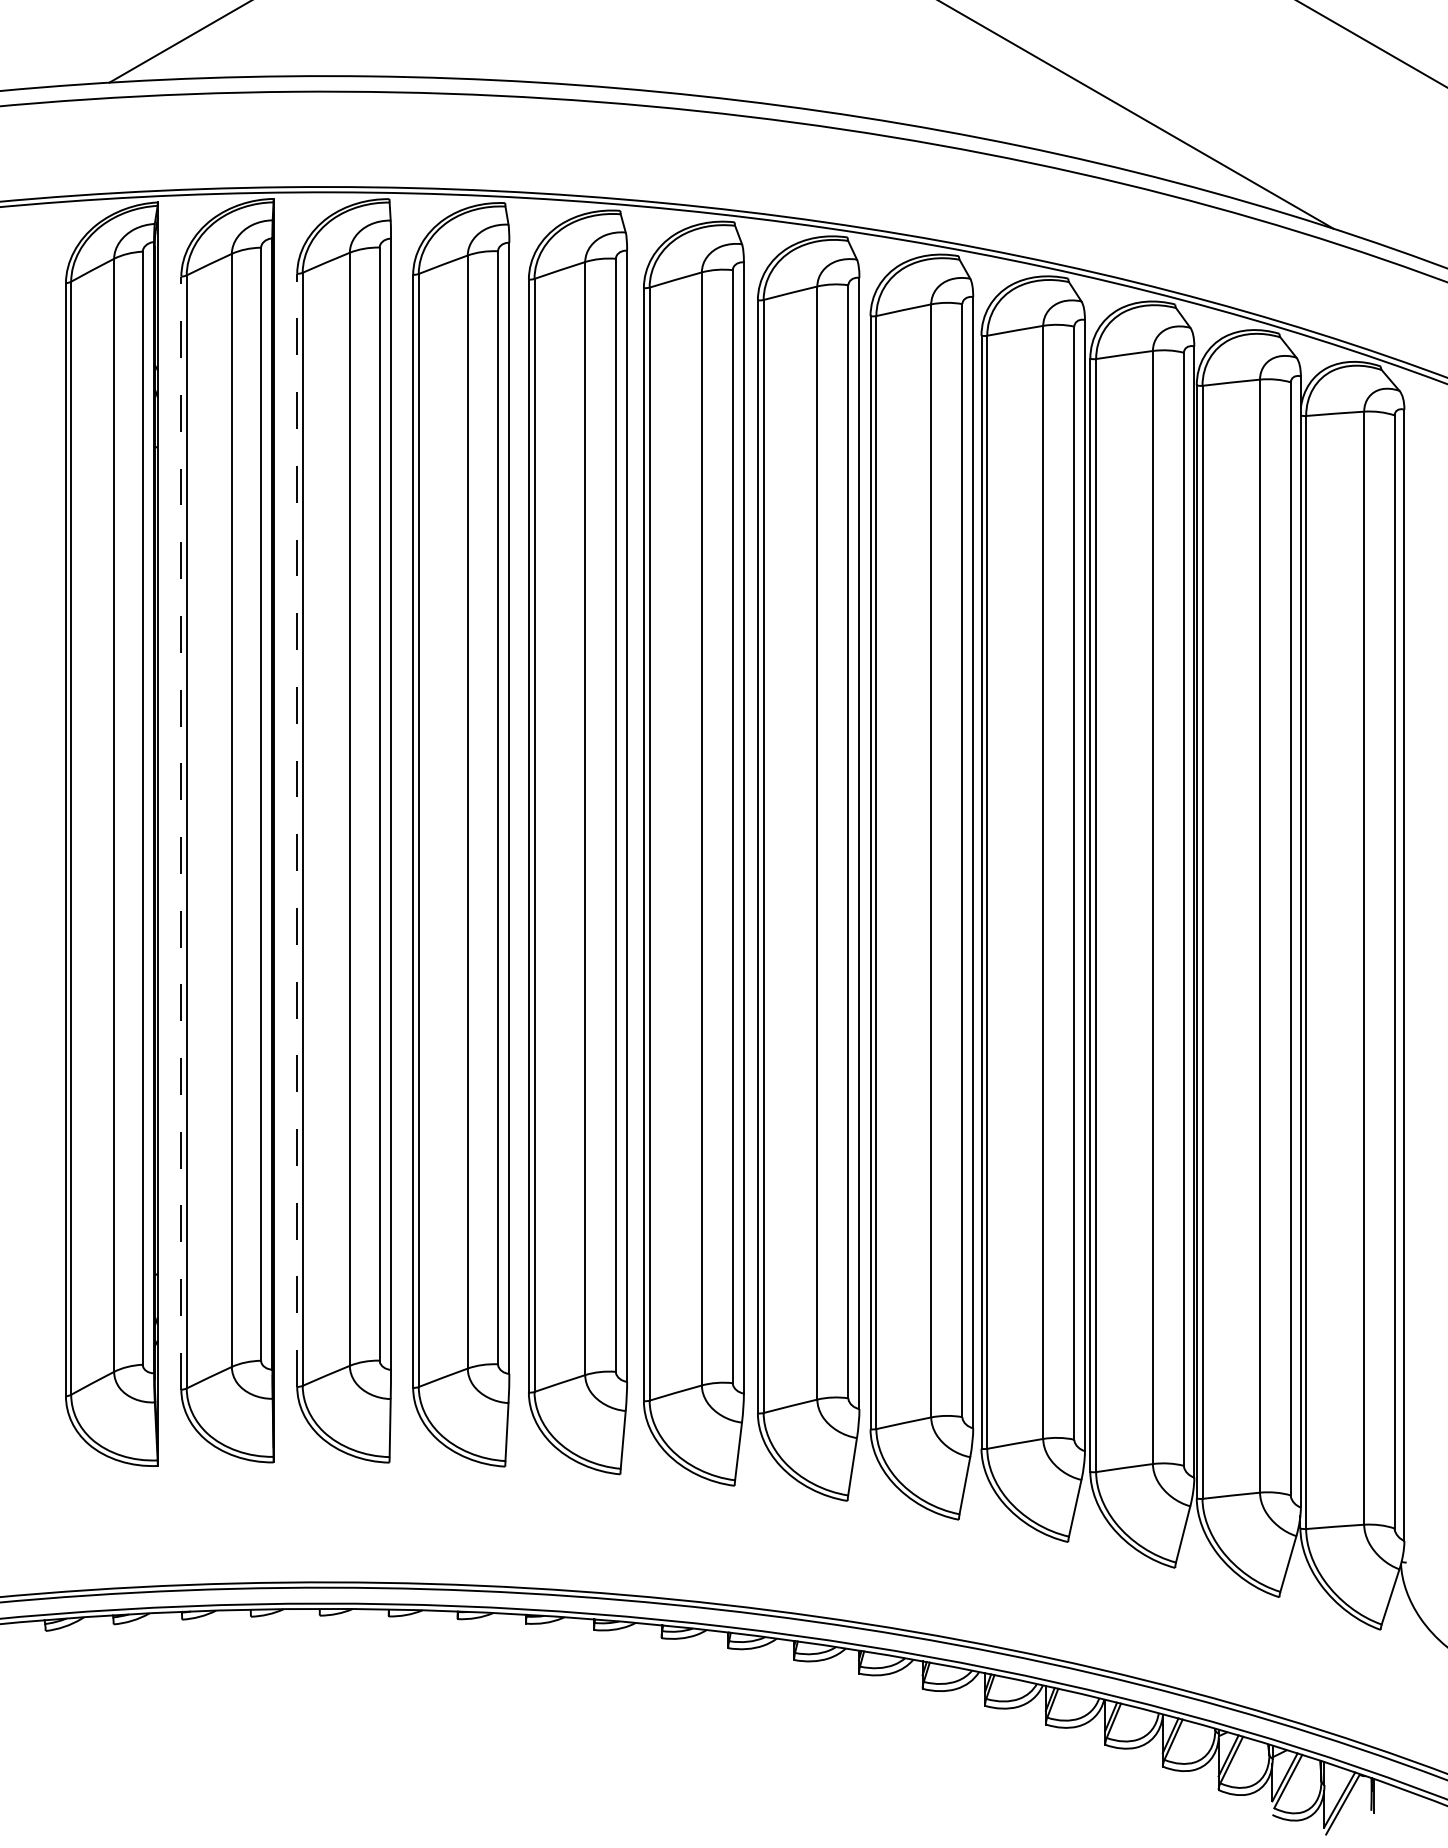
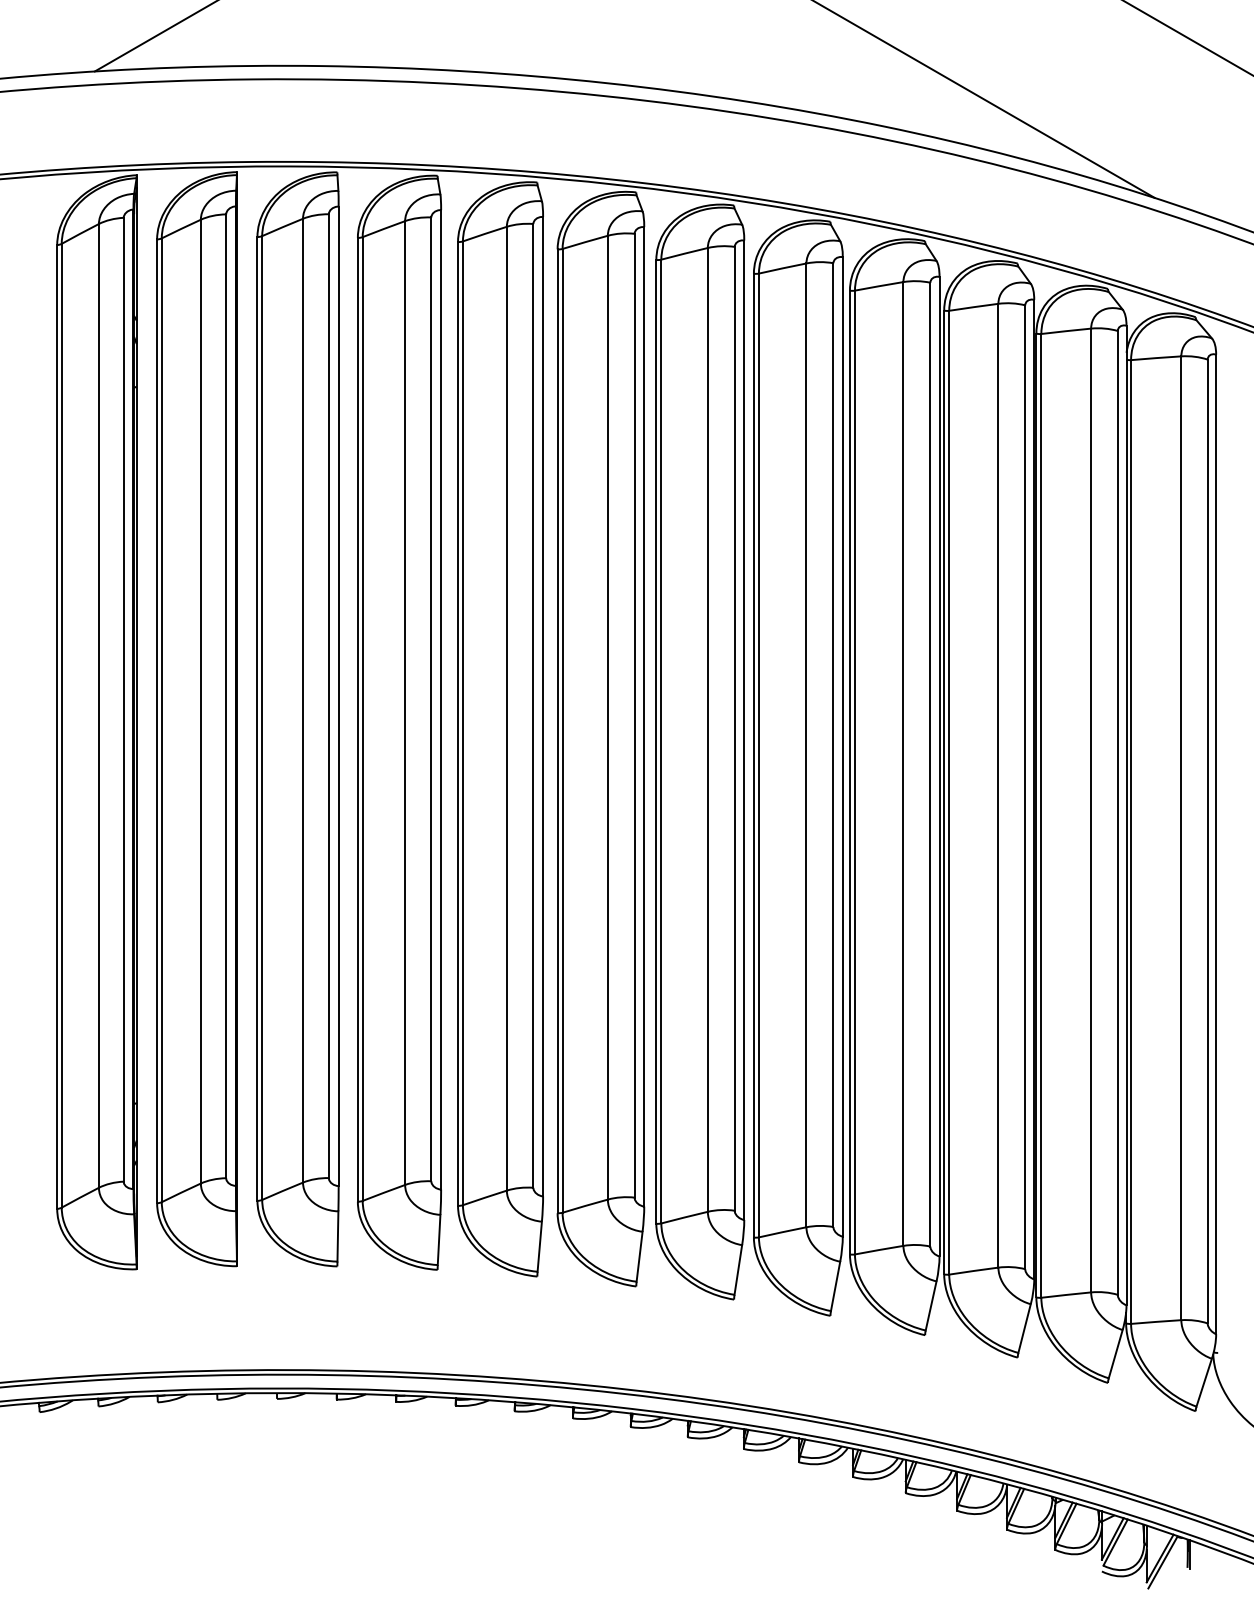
line: (297, 830) -> (257, 719), dashed -> solid
line: (181, 833) -> (157, 721), dashed -> solid

